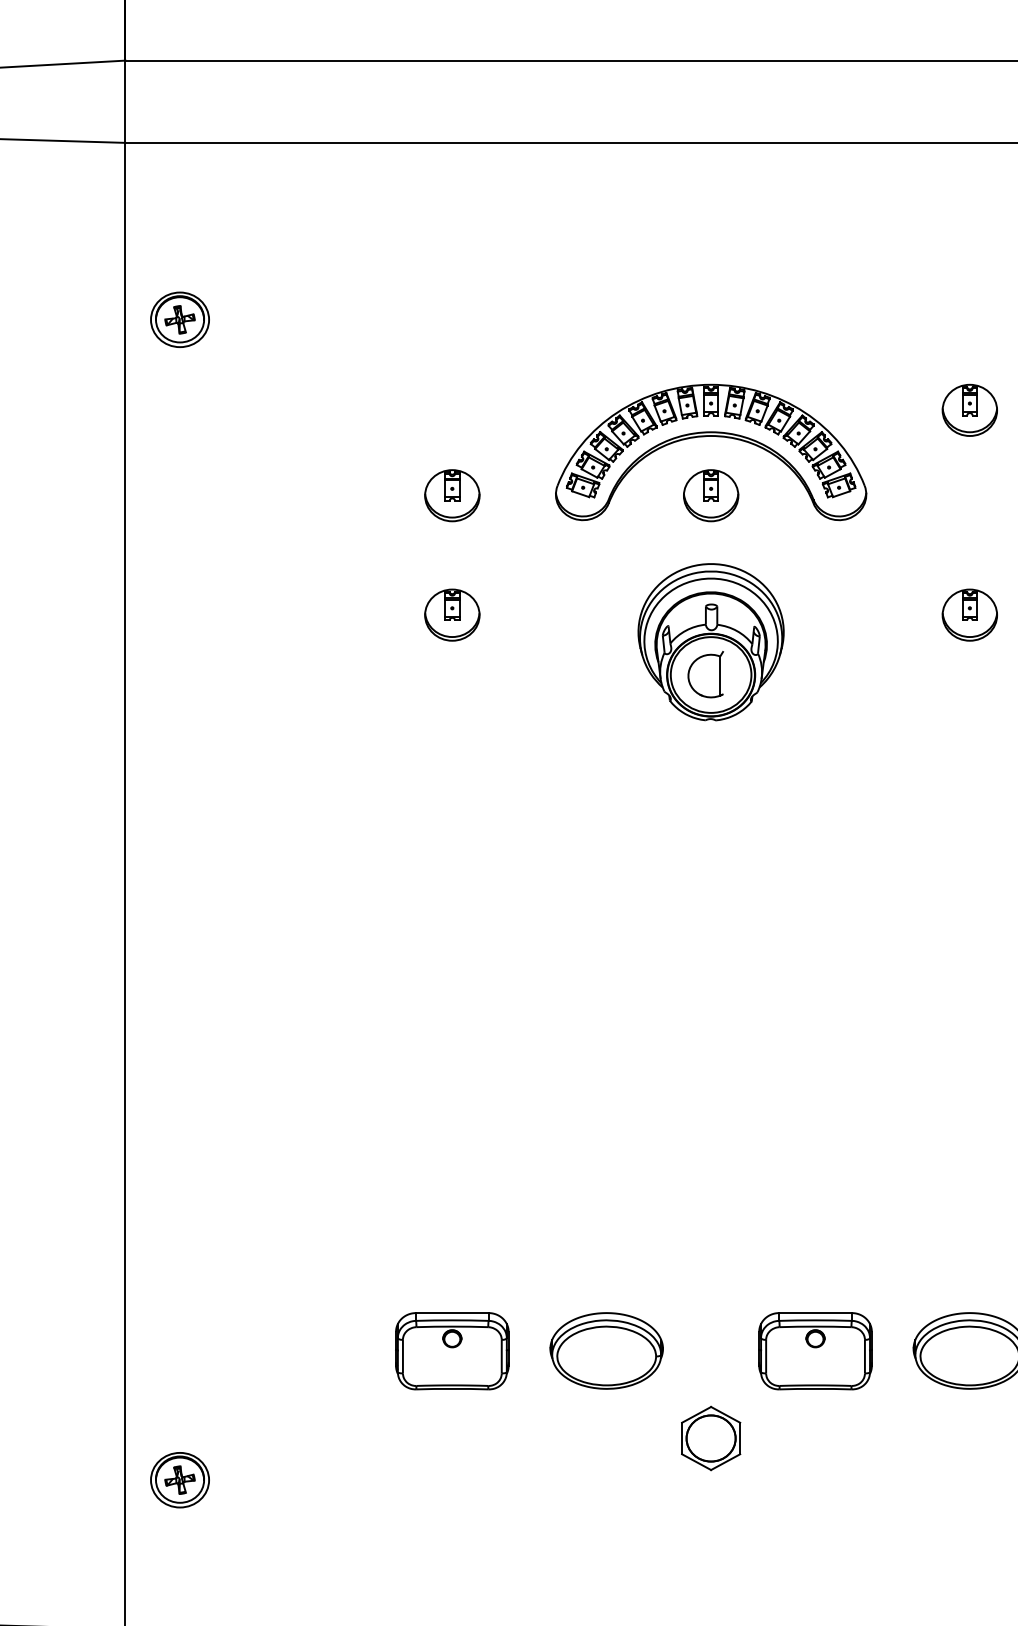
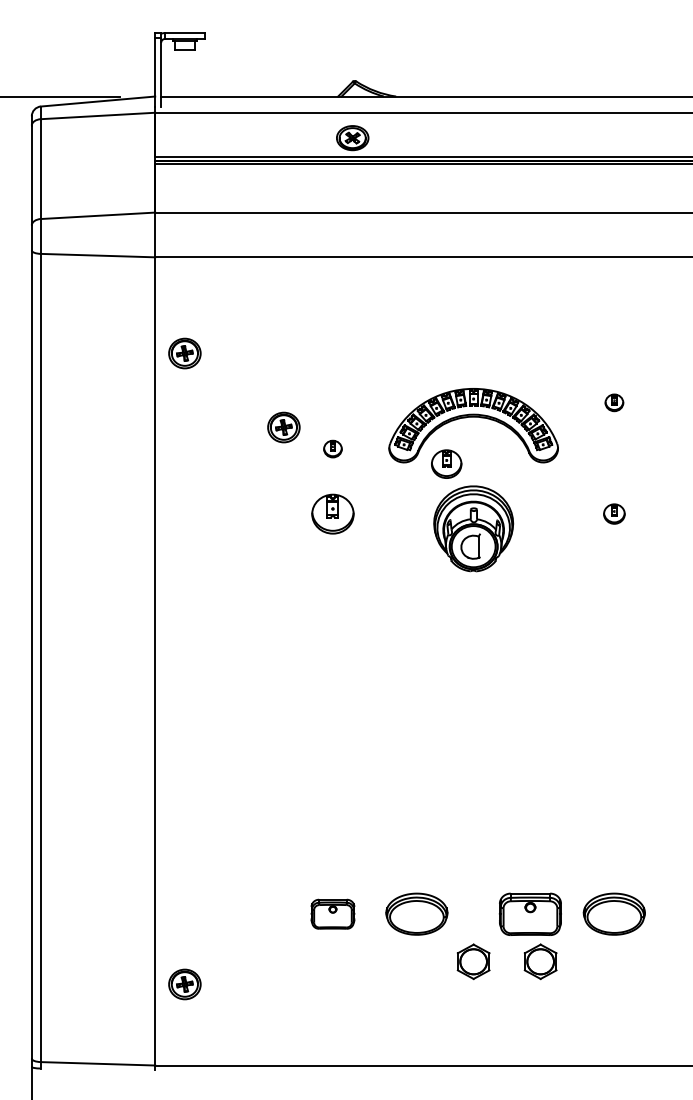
part: (970, 409) -> (614, 402), size x0.6
part: (361, 455) -> (283, 427), added
part: (451, 494) -> (332, 448), size x0.6
part: (710, 494) -> (446, 463), moved
part: (451, 614) -> (332, 513), size x1.4
part: (970, 614) -> (614, 513), size x0.7
part: (451, 1349) -> (332, 913), size x0.7
part: (834, 1437) -> (540, 961), added

